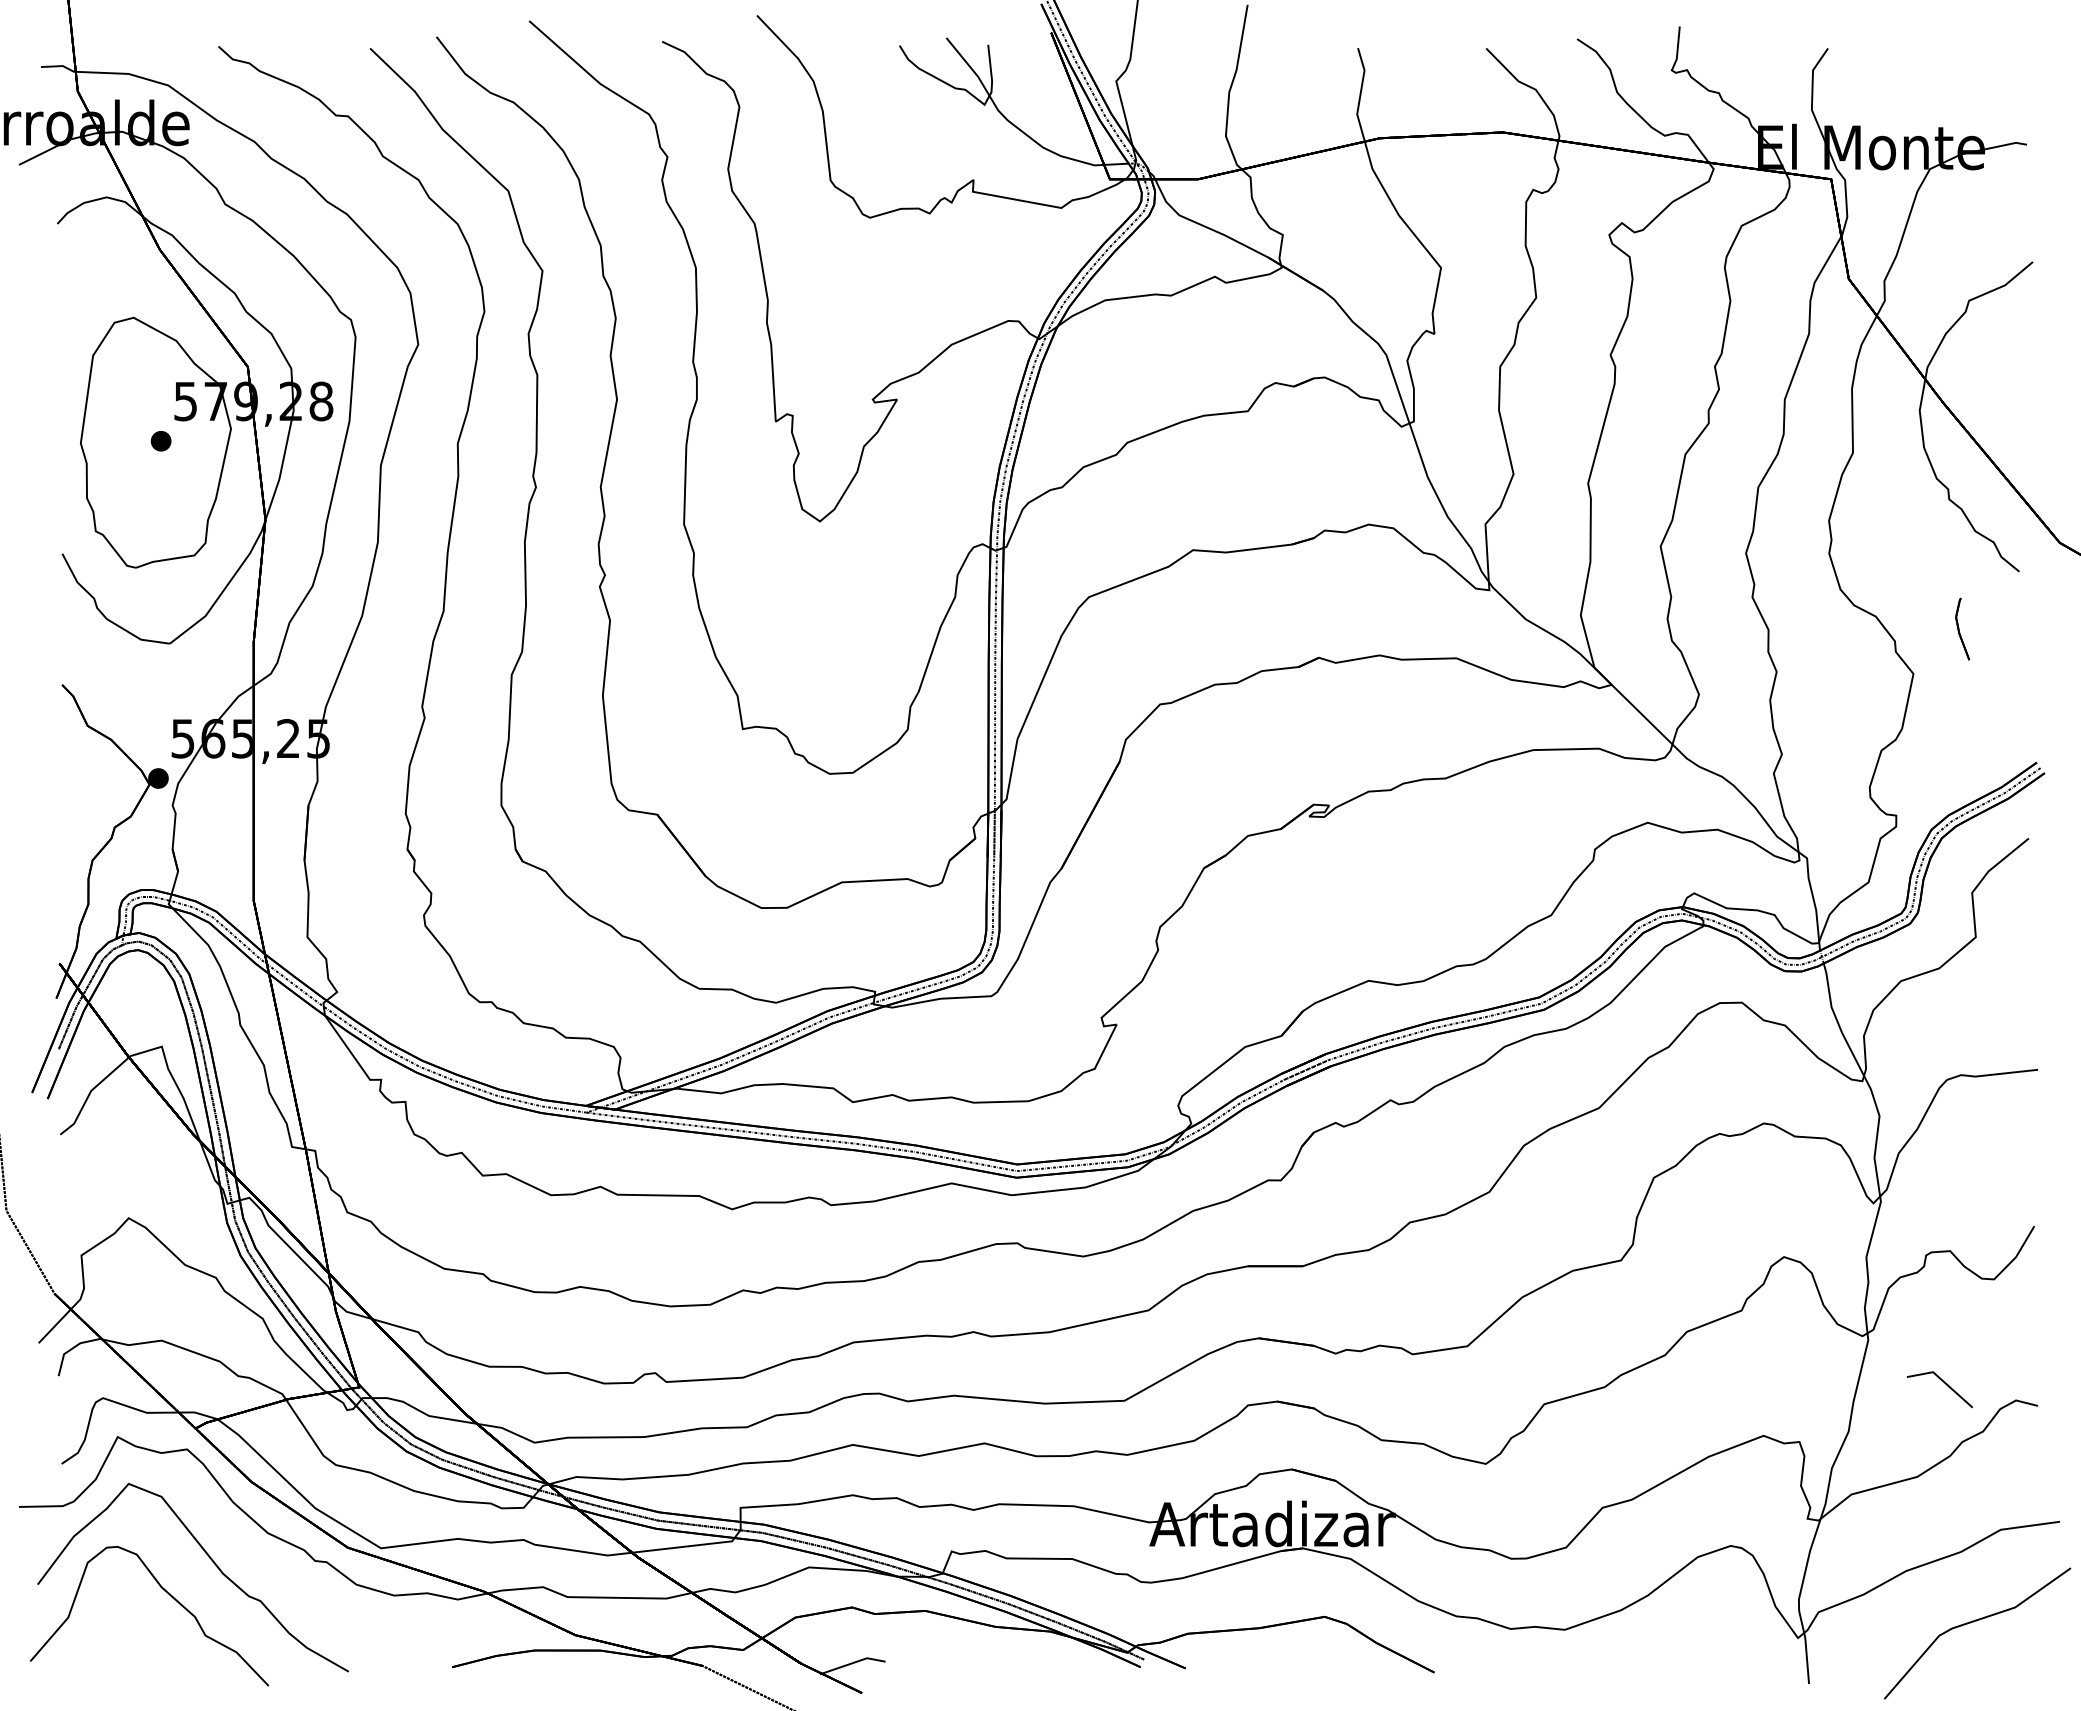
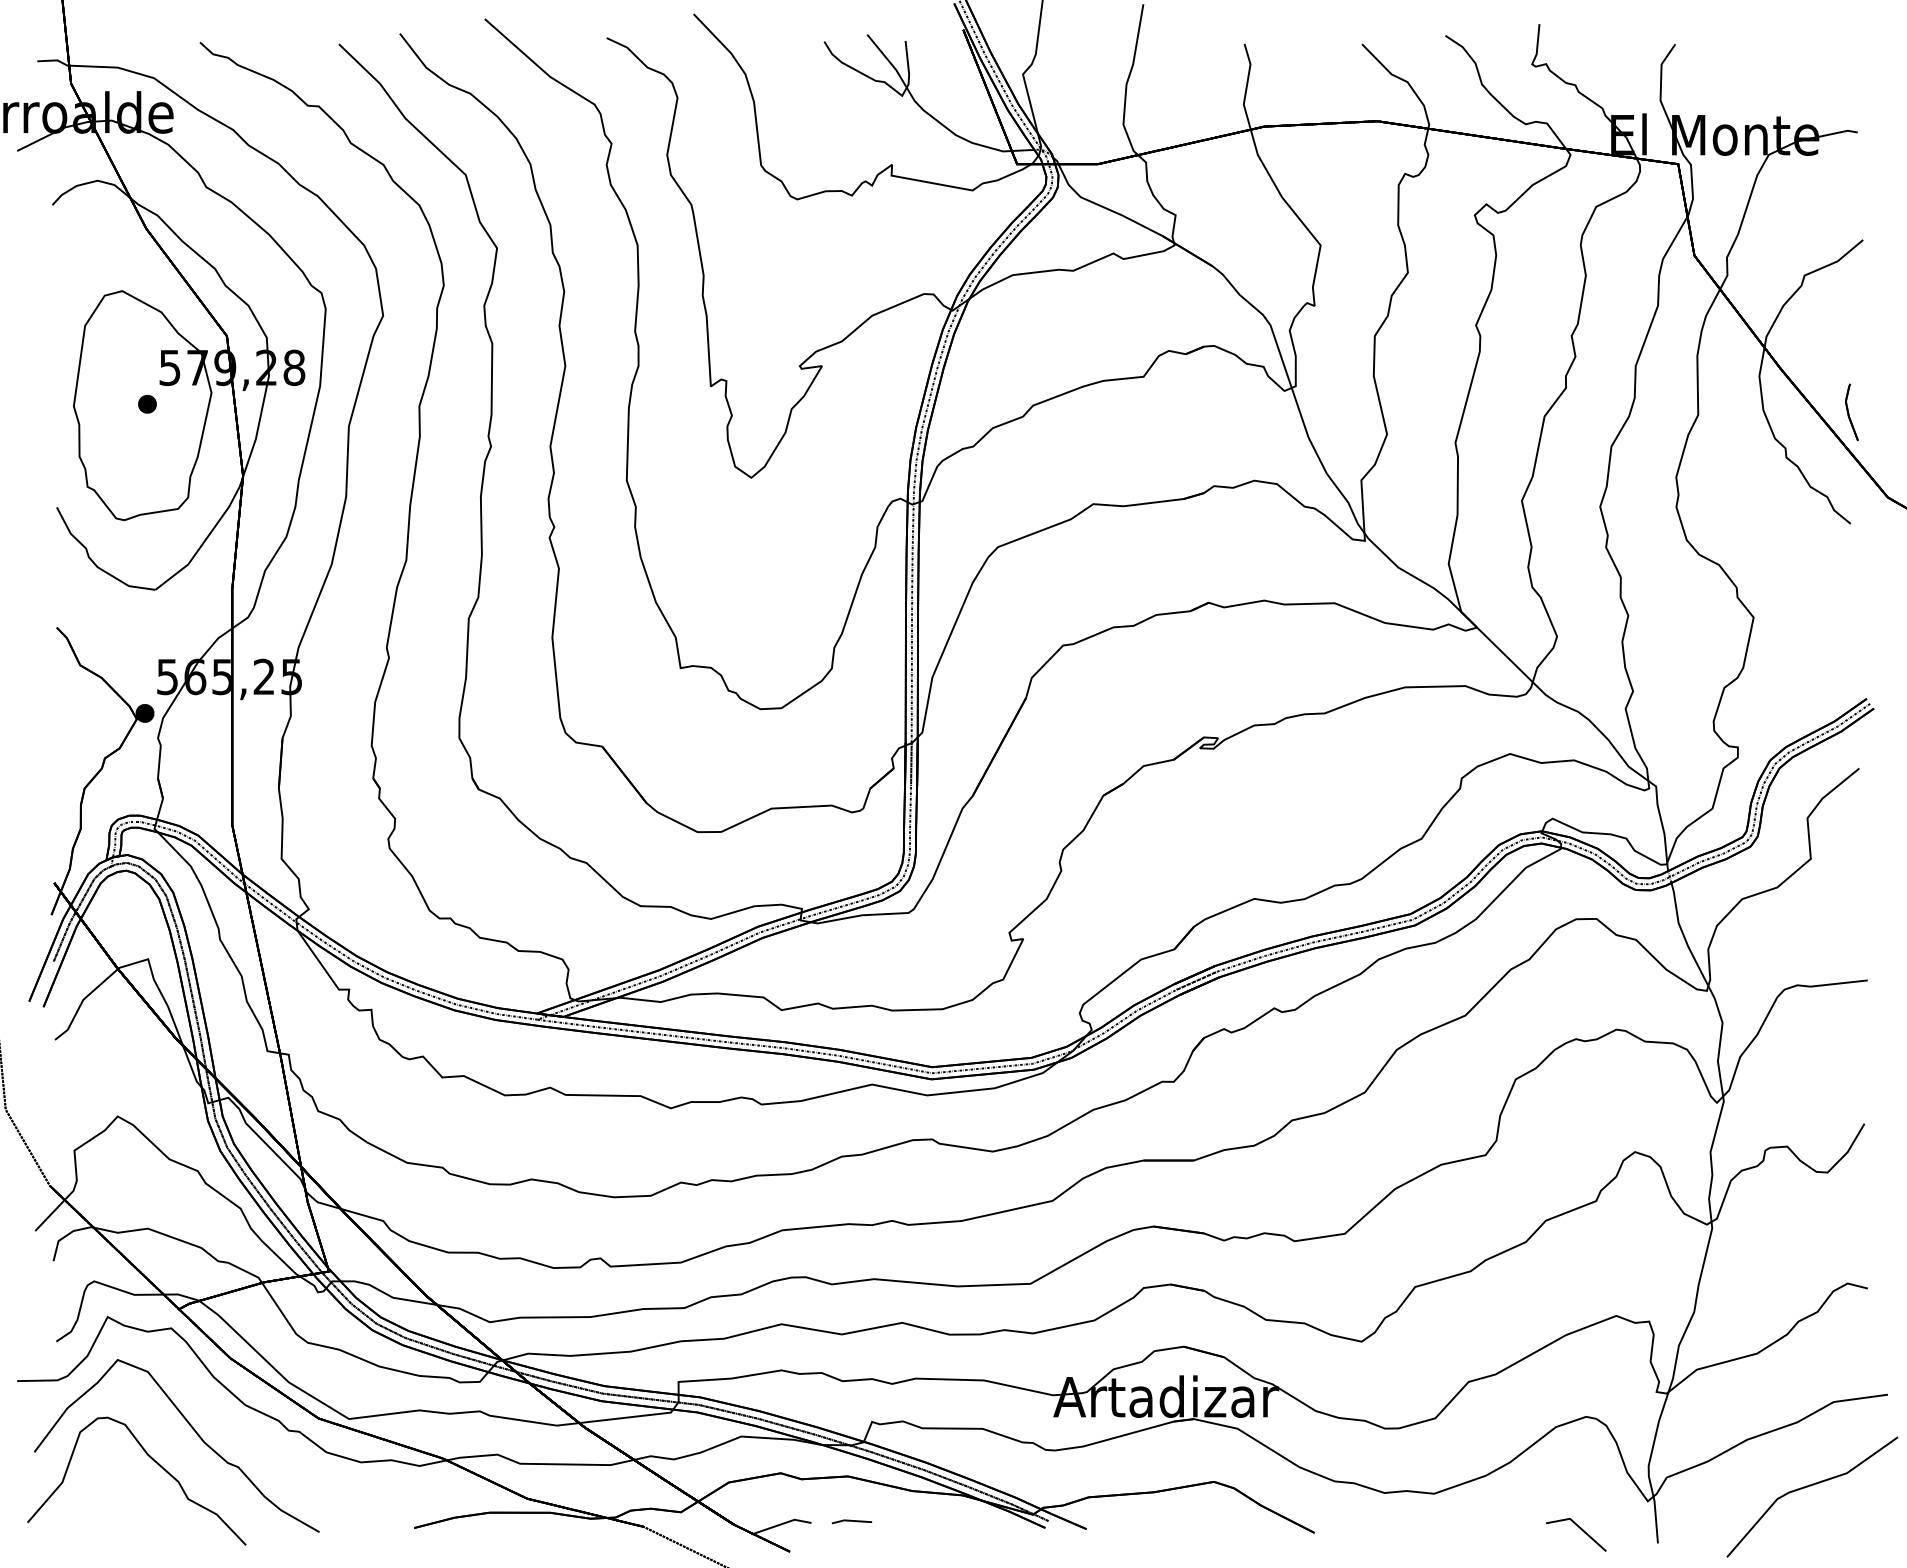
part: (1962, 628) -> (1851, 411), moved
line: (1944, 1383) -> (1580, 1529), moved
line: (929, 1660) -> (851, 1521), added

